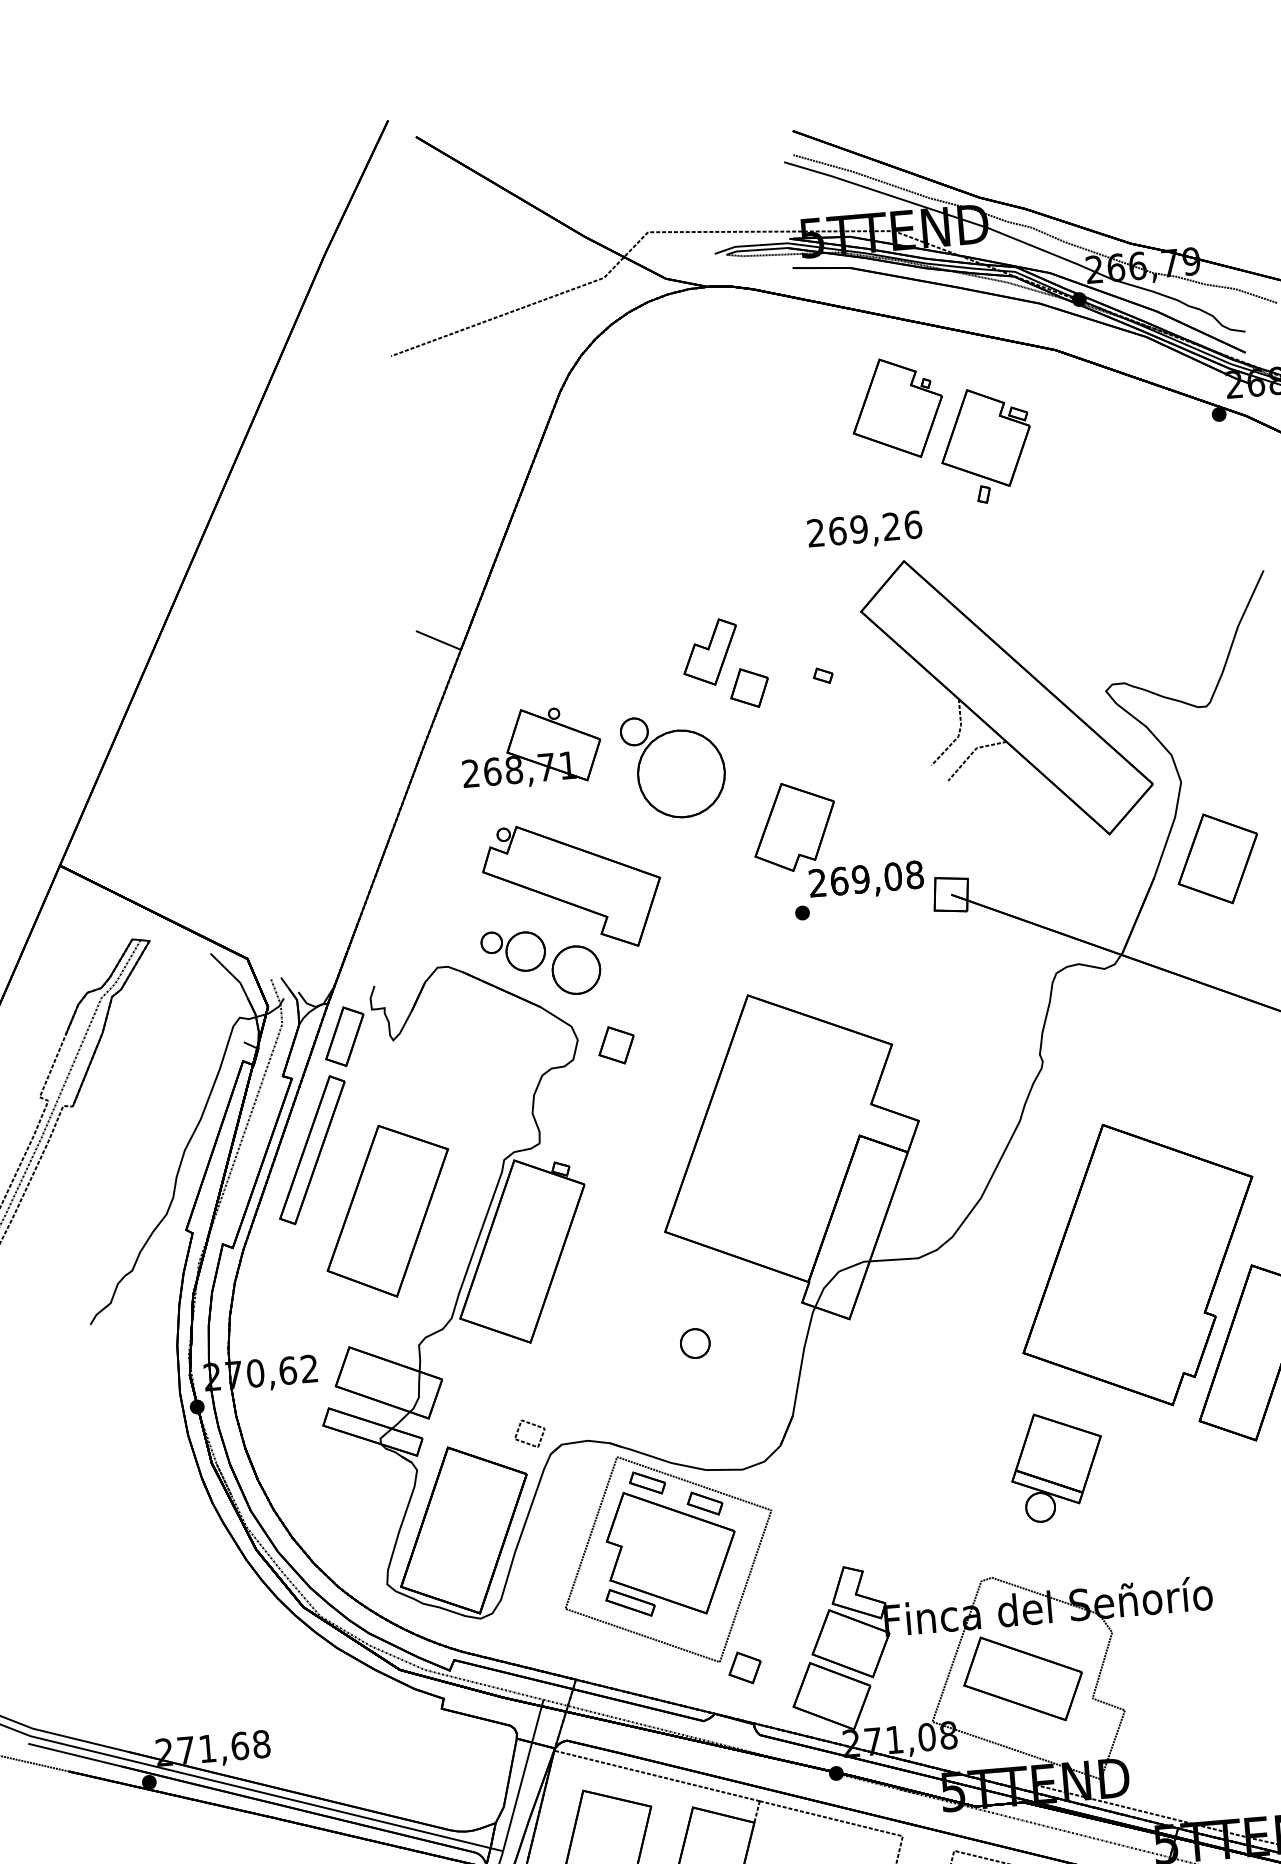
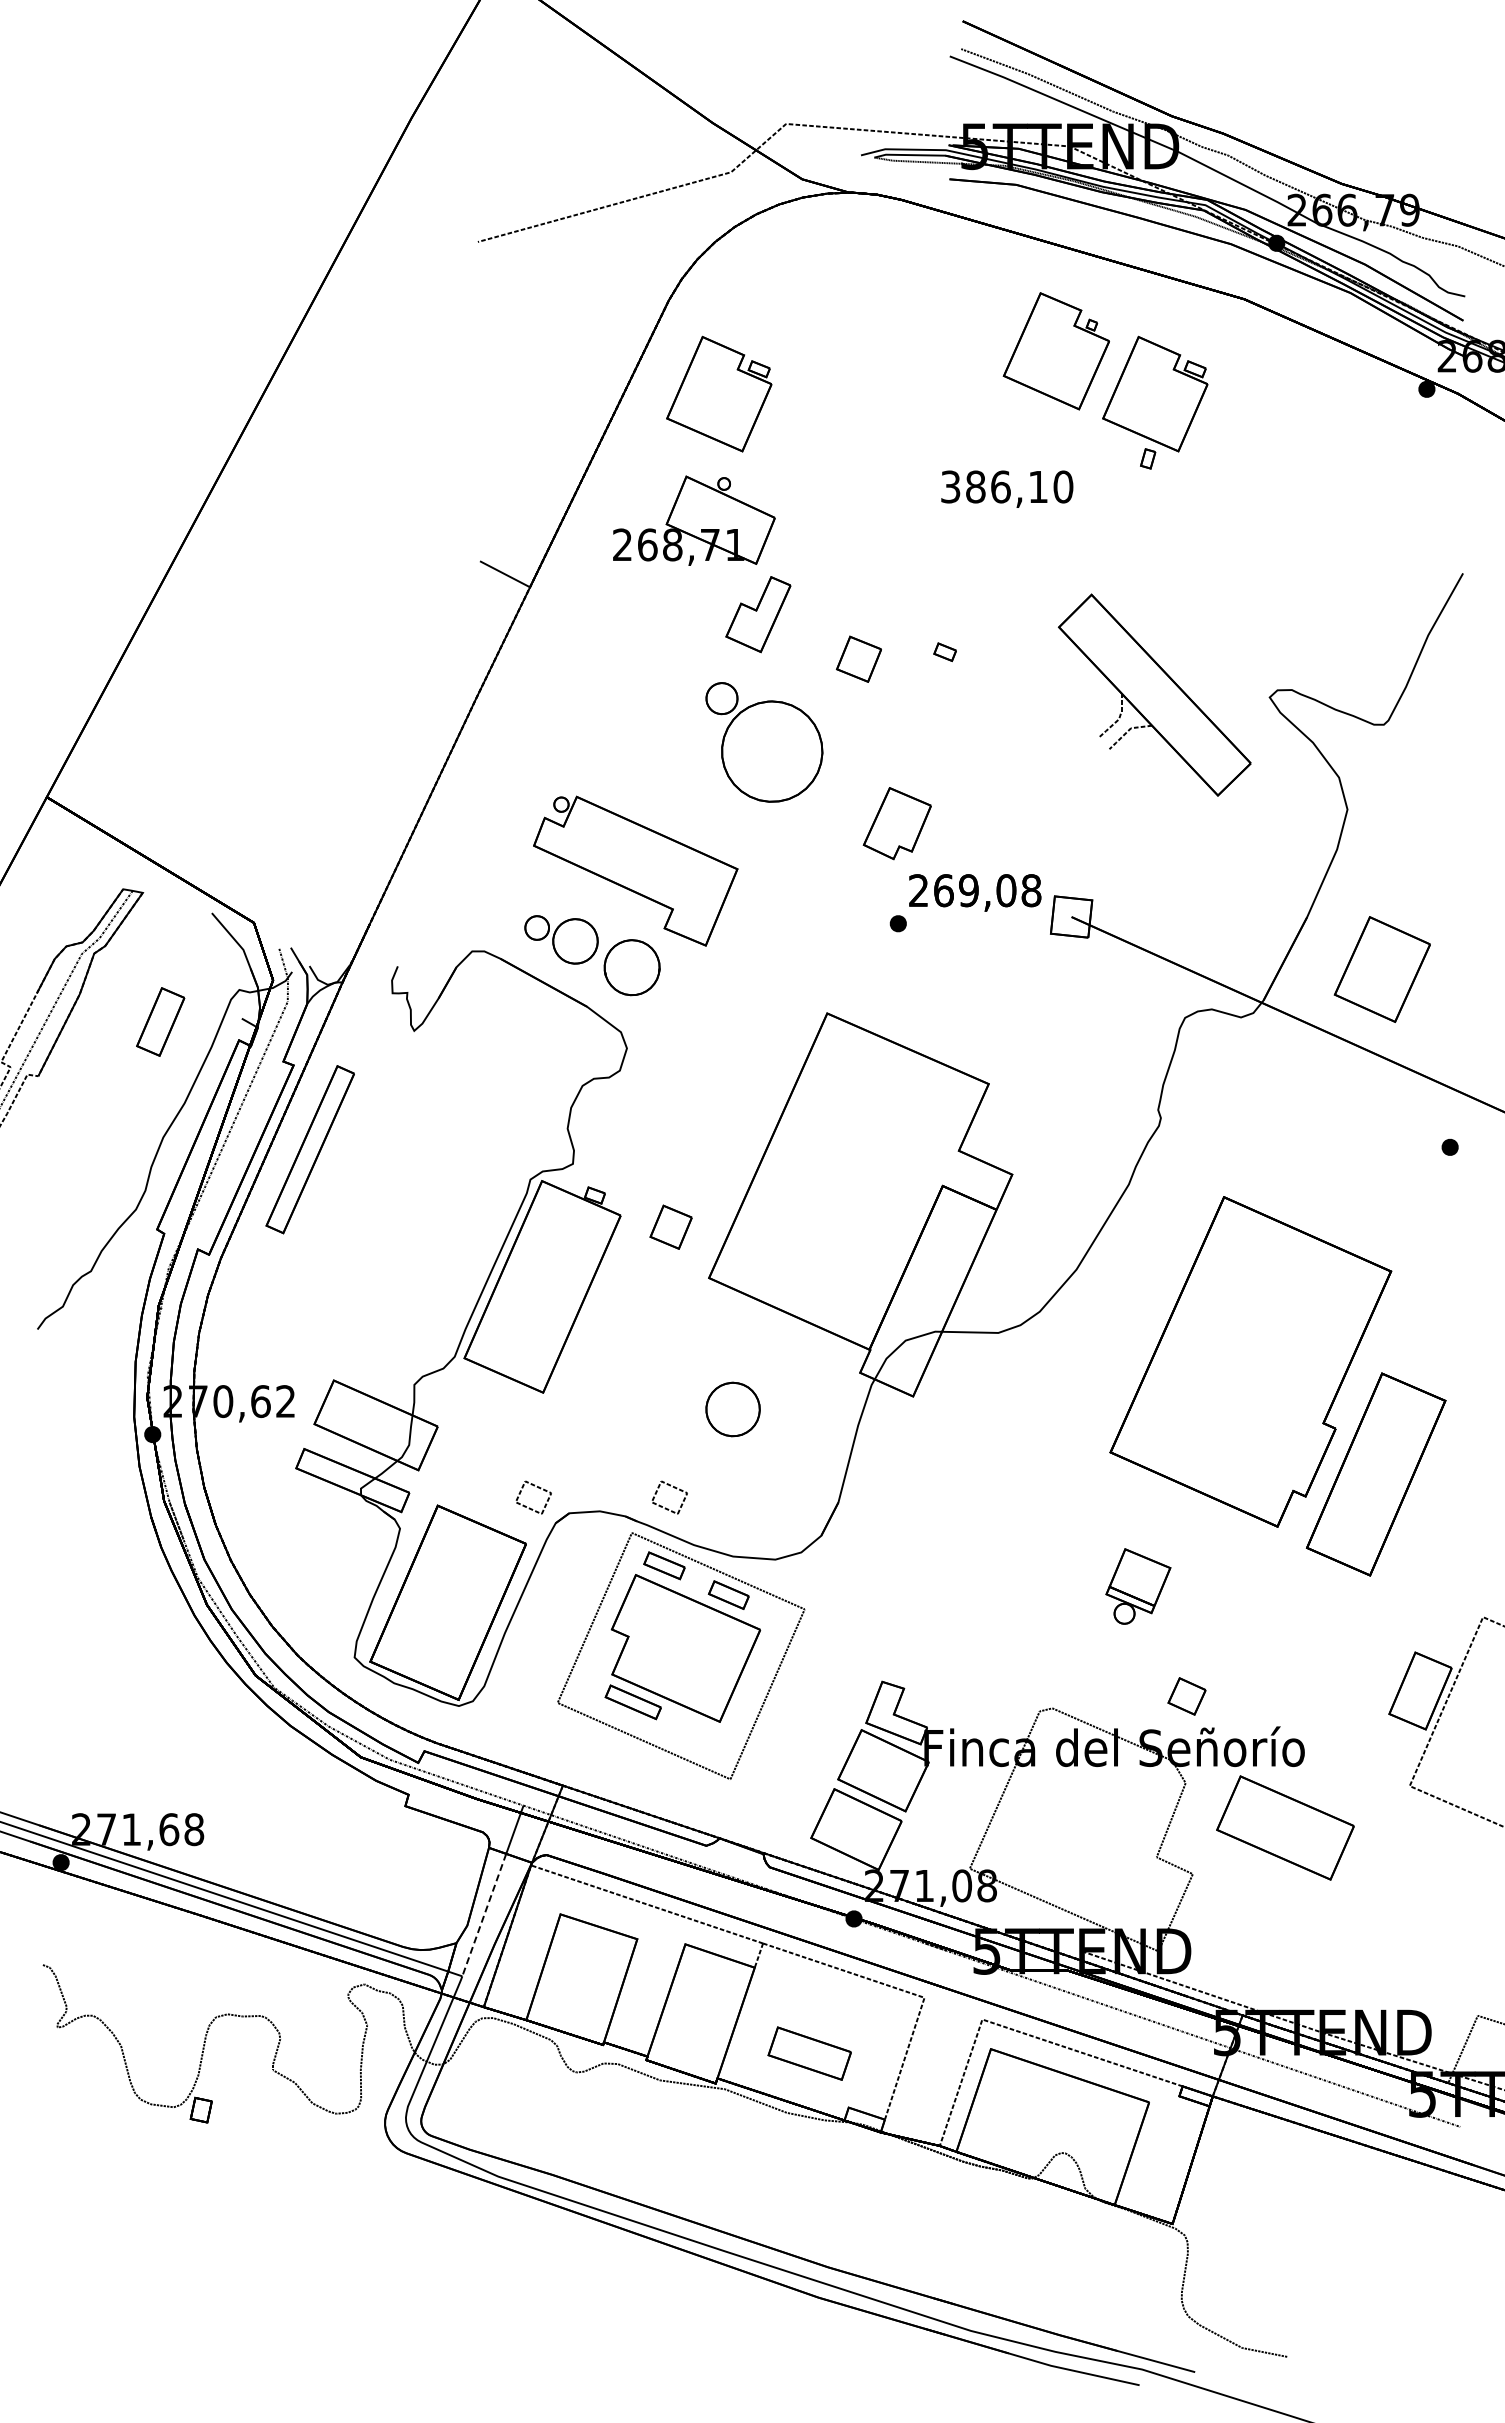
part: (610, 469) -> (719, 393), added
text: (864, 528) -> (1007, 486), 269,26 -> 386,10
part: (710, 652) -> (758, 614), moved
part: (1006, 697) -> (1154, 694), size x0.6
part: (531, 747) -> (694, 520), moved
part: (794, 826) -> (897, 823), size x0.7
part: (1217, 858) -> (1381, 969), moved
part: (344, 1036) -> (160, 1021), moved
part: (615, 1044) -> (670, 1226), moved
part: (387, 1211) -> (391, 1227), removed
part: (694, 1343) -> (732, 1409), size x1.6
part: (650, 1415) -> (674, 1488), added
part: (1057, 1466) -> (1138, 1586), size x0.6
part: (744, 1668) -> (1186, 1696), moved
part: (1023, 1678) -> (1285, 1827), moved
line: (517, 1797) -> (484, 1915), solid -> dashed

